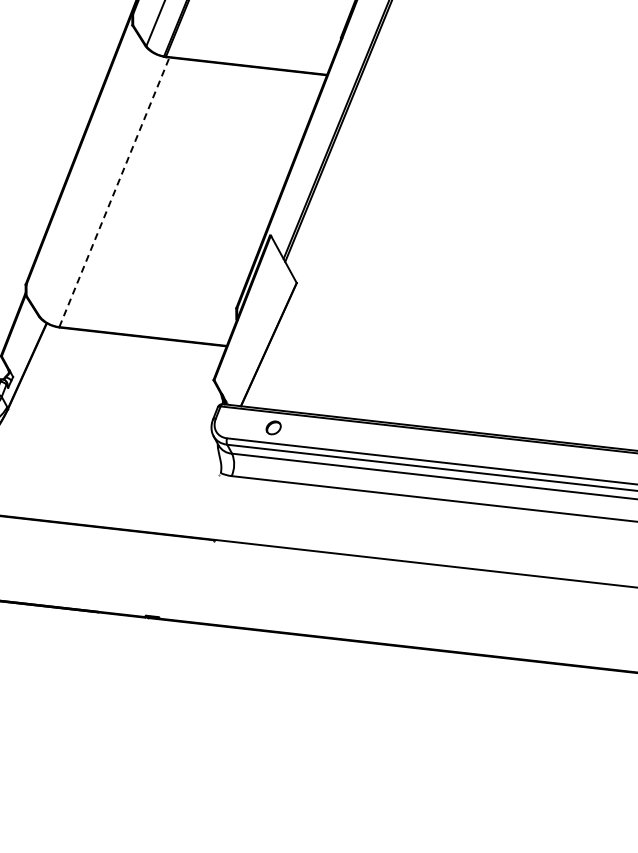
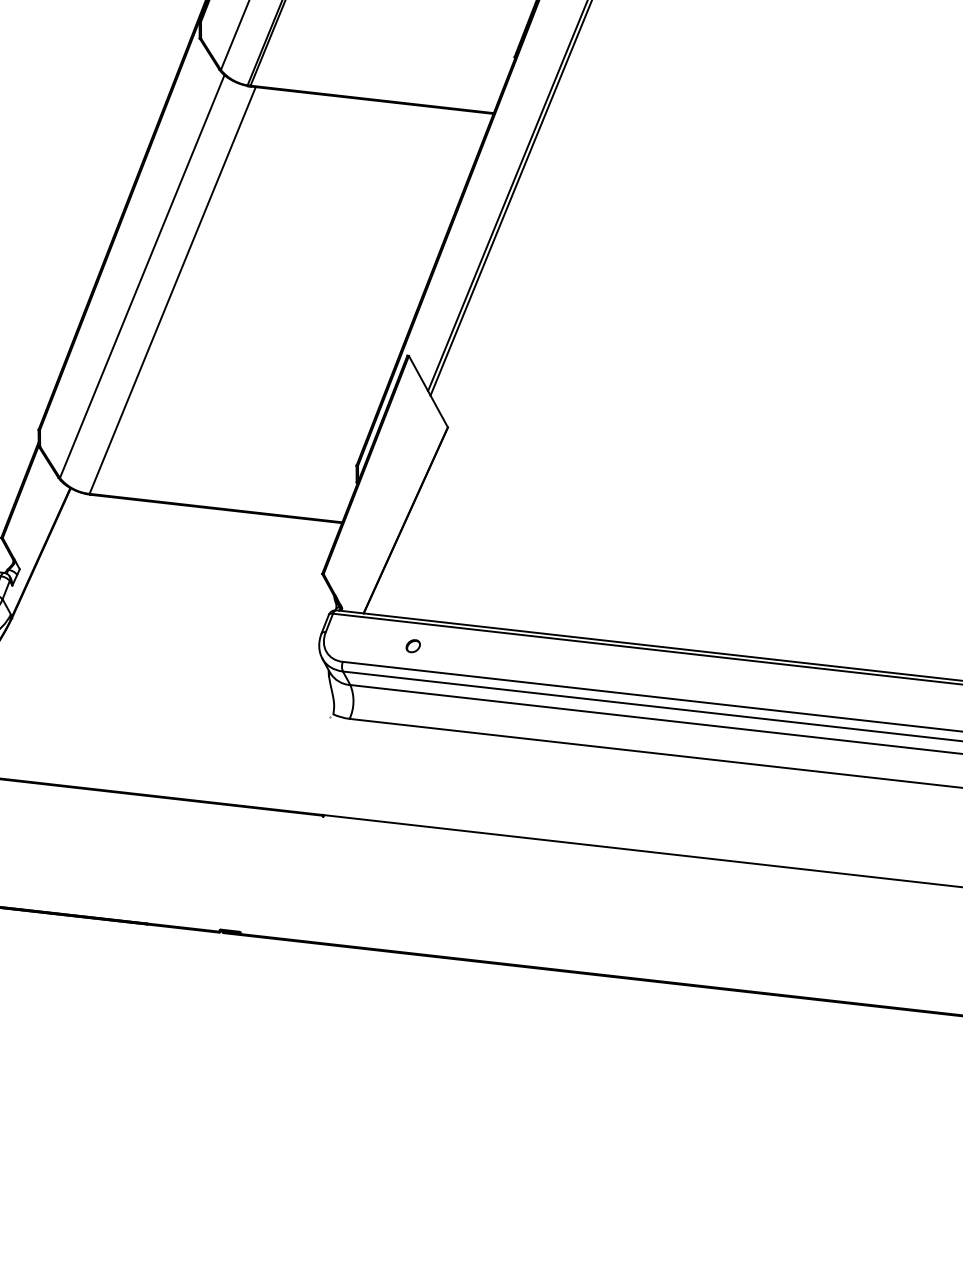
line: (93, 182) -> (141, 275), added
line: (114, 192) -> (172, 290), dashed -> solid
part: (273, 427) -> (412, 645), size x0.62

